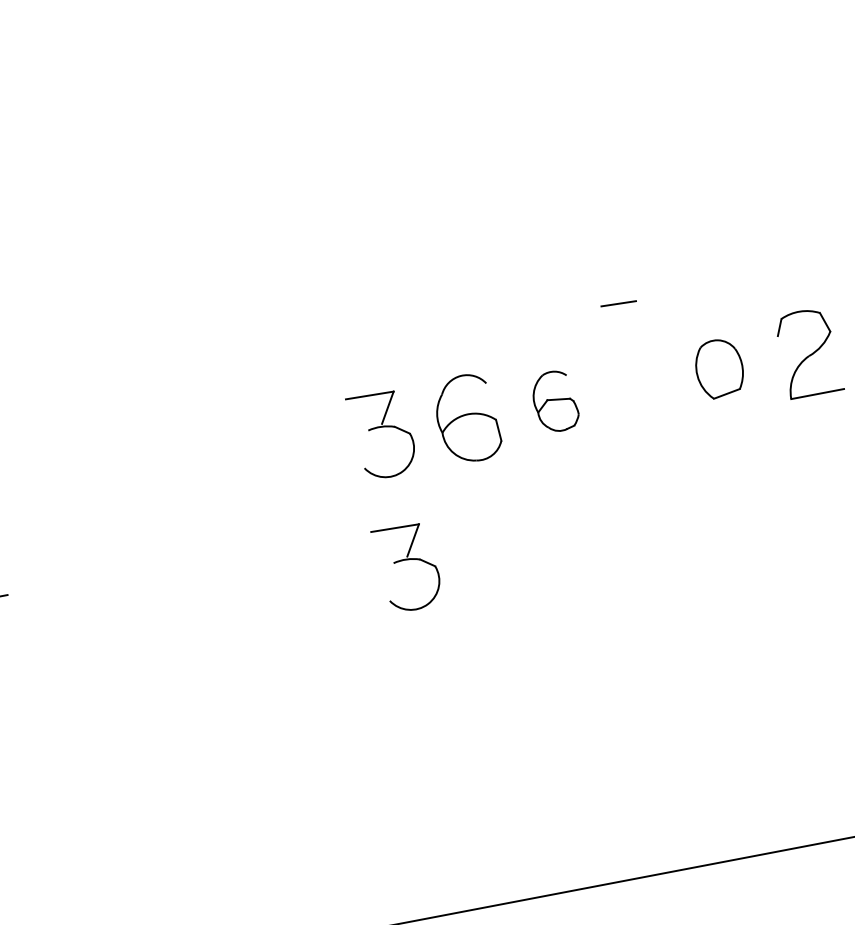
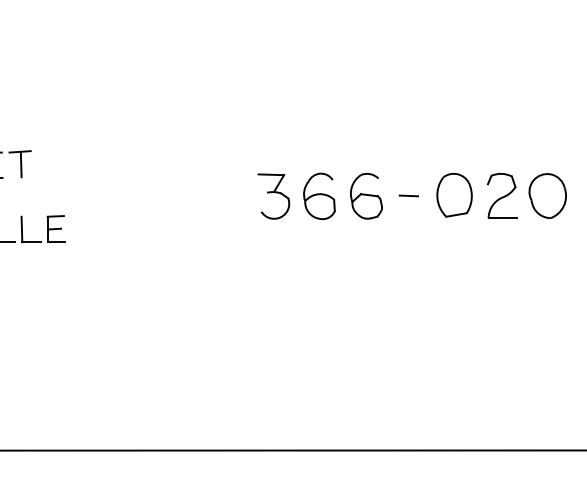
line: (617, 303) -> (408, 195), moved
part: (719, 368) -> (454, 195), size x1.43
part: (554, 400) -> (366, 195), size x1.43
part: (406, 567) -> (273, 267), removed

